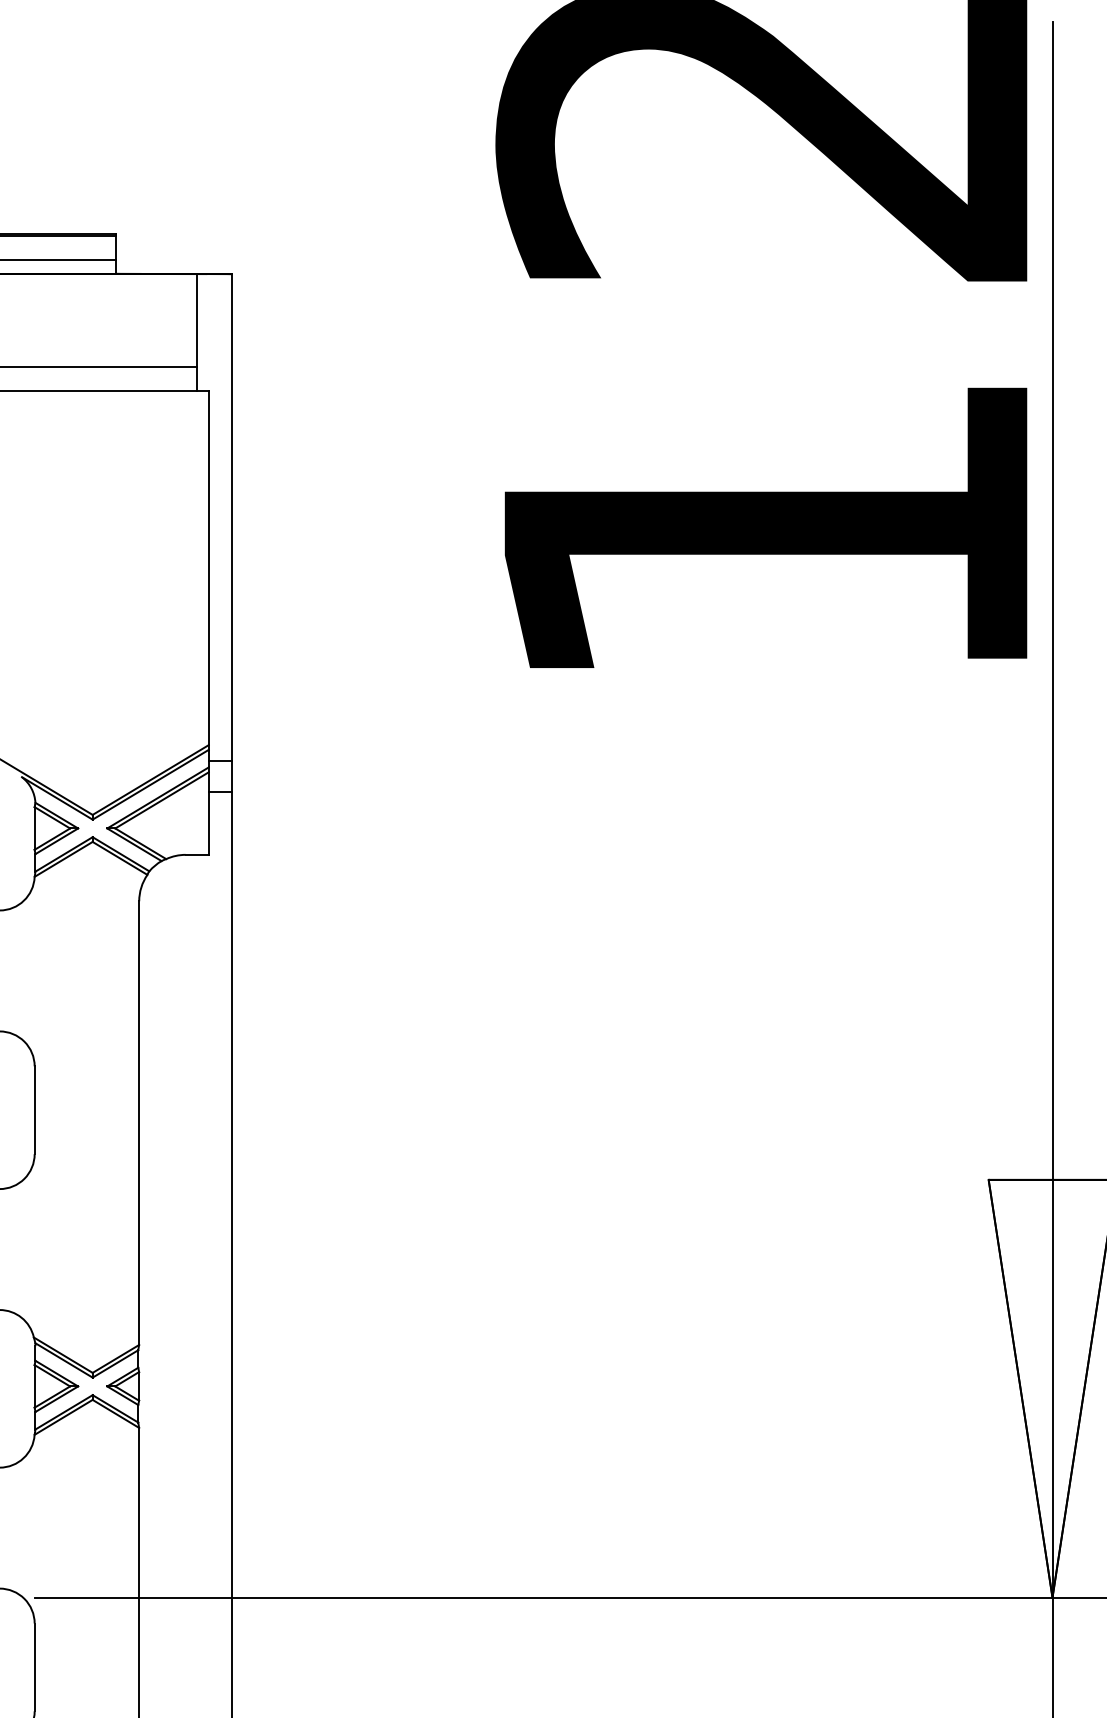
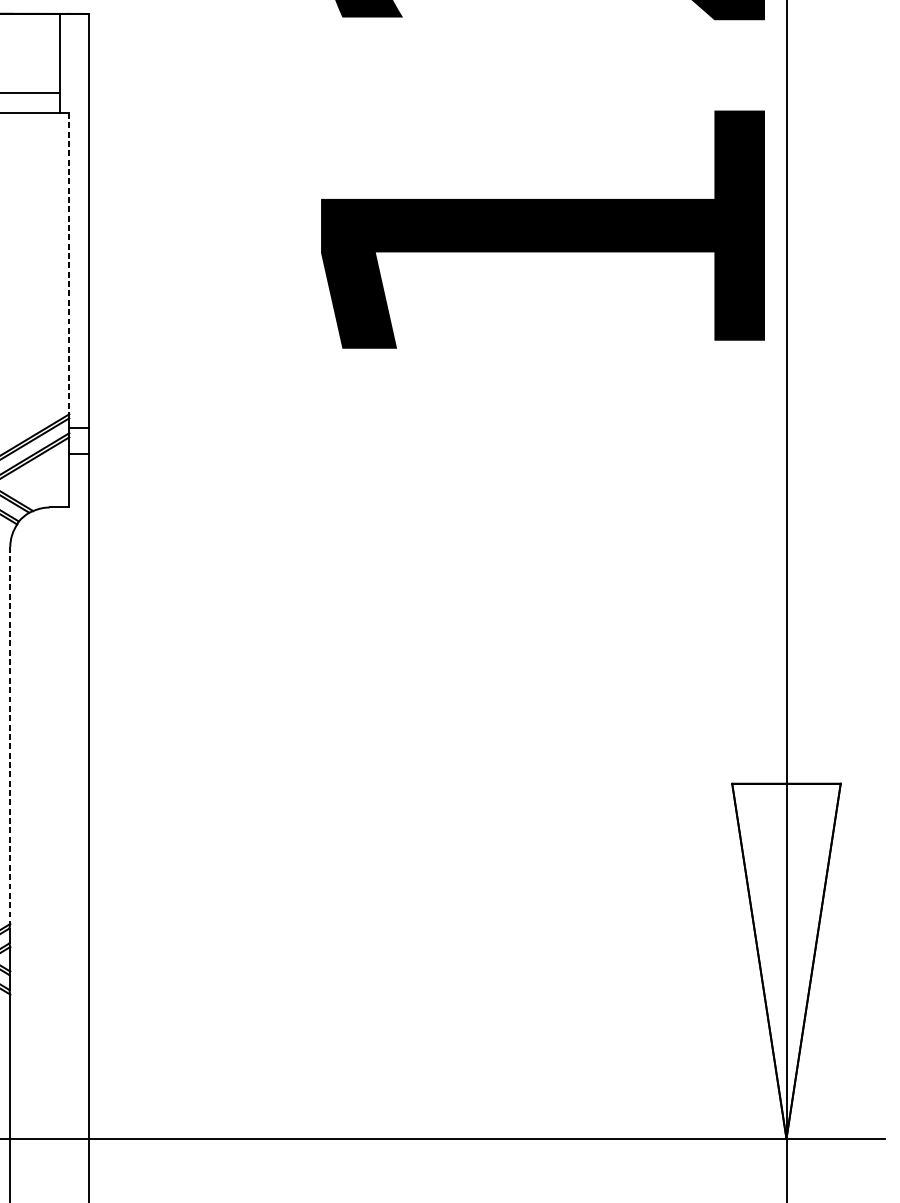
line: (208, 568) -> (69, 264), solid -> dashed
line: (139, 1123) -> (10, 735), solid -> dashed

